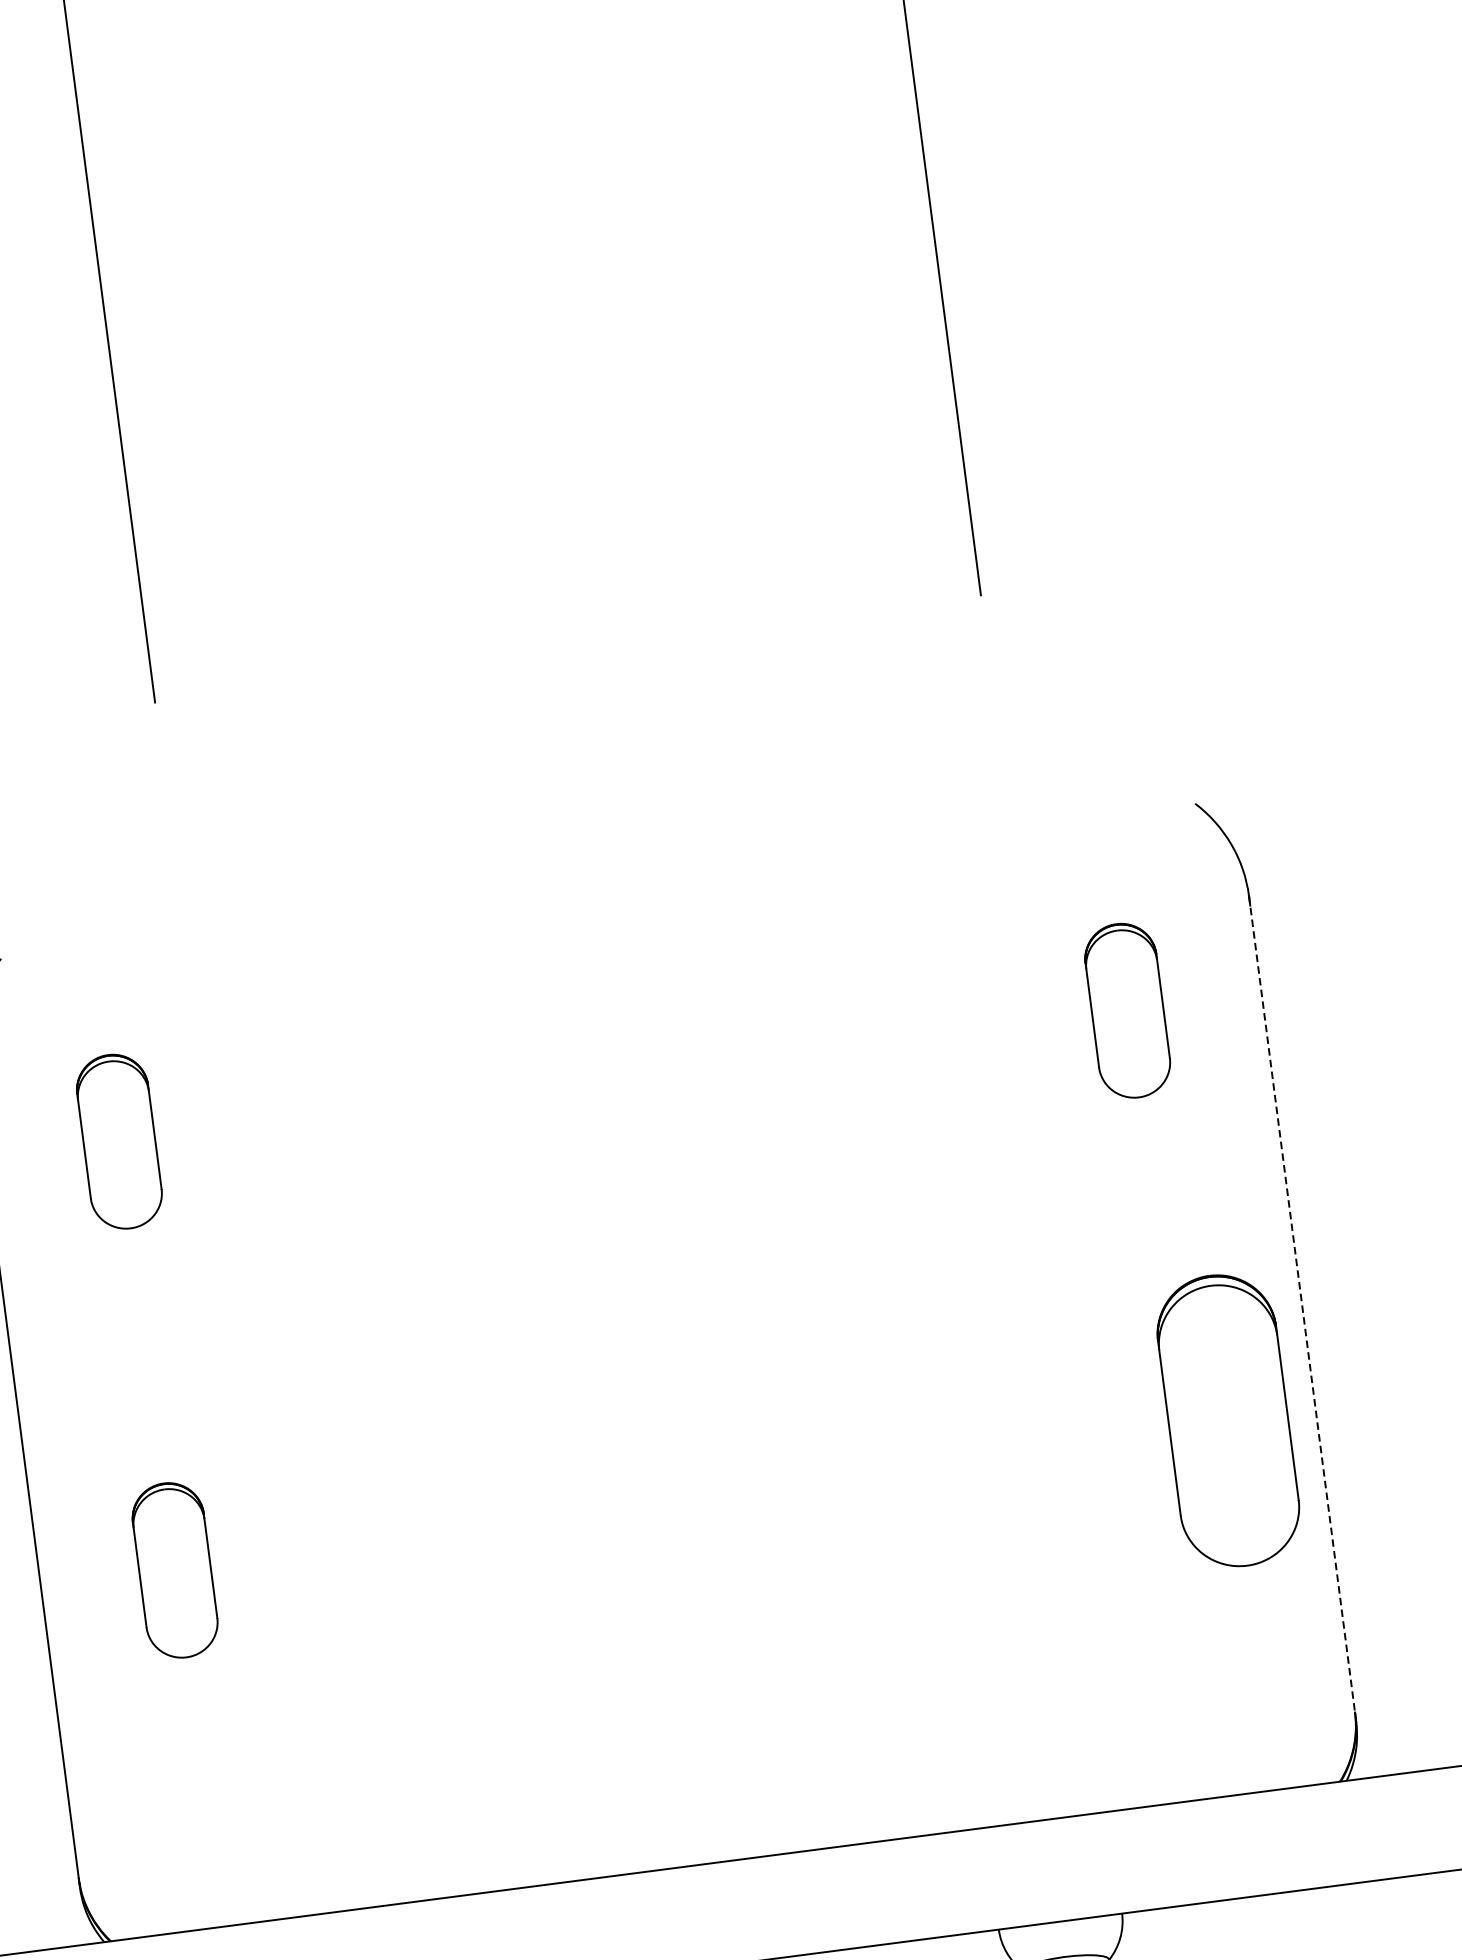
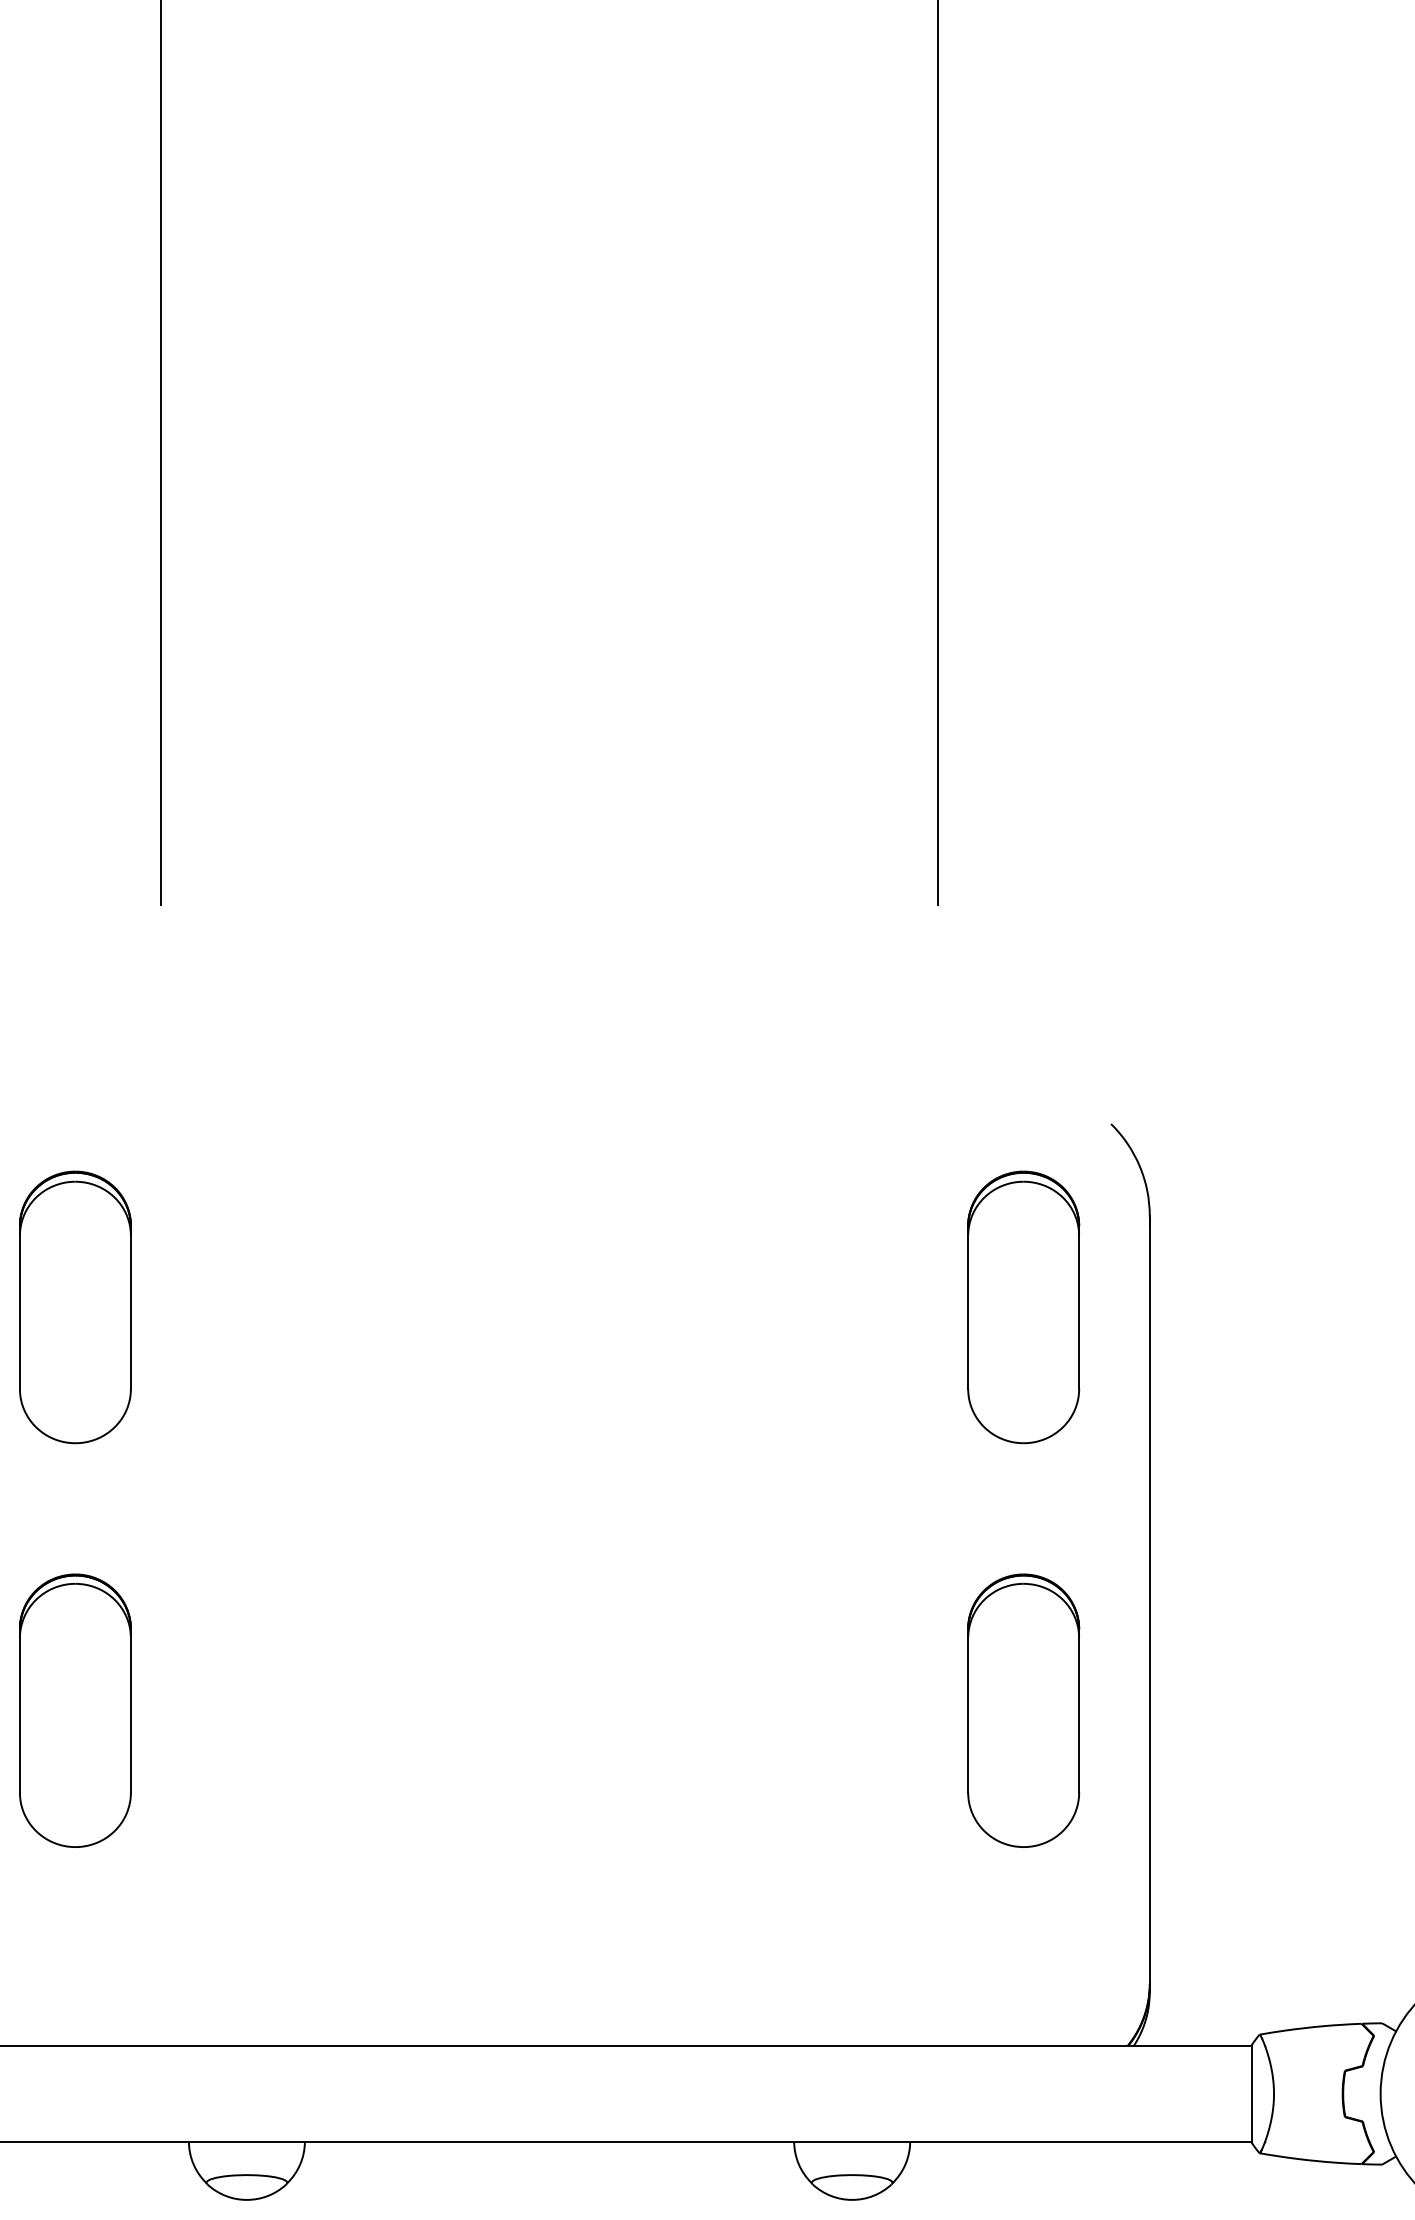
part: (1127, 1010) -> (1023, 1307), size x1.67
part: (119, 1141) -> (75, 1307), size x1.67
line: (1301, 1303) -> (1149, 1599), dashed -> solid
part: (1228, 1420) -> (1023, 1710), moved
part: (175, 1570) -> (75, 1710), size x1.67

